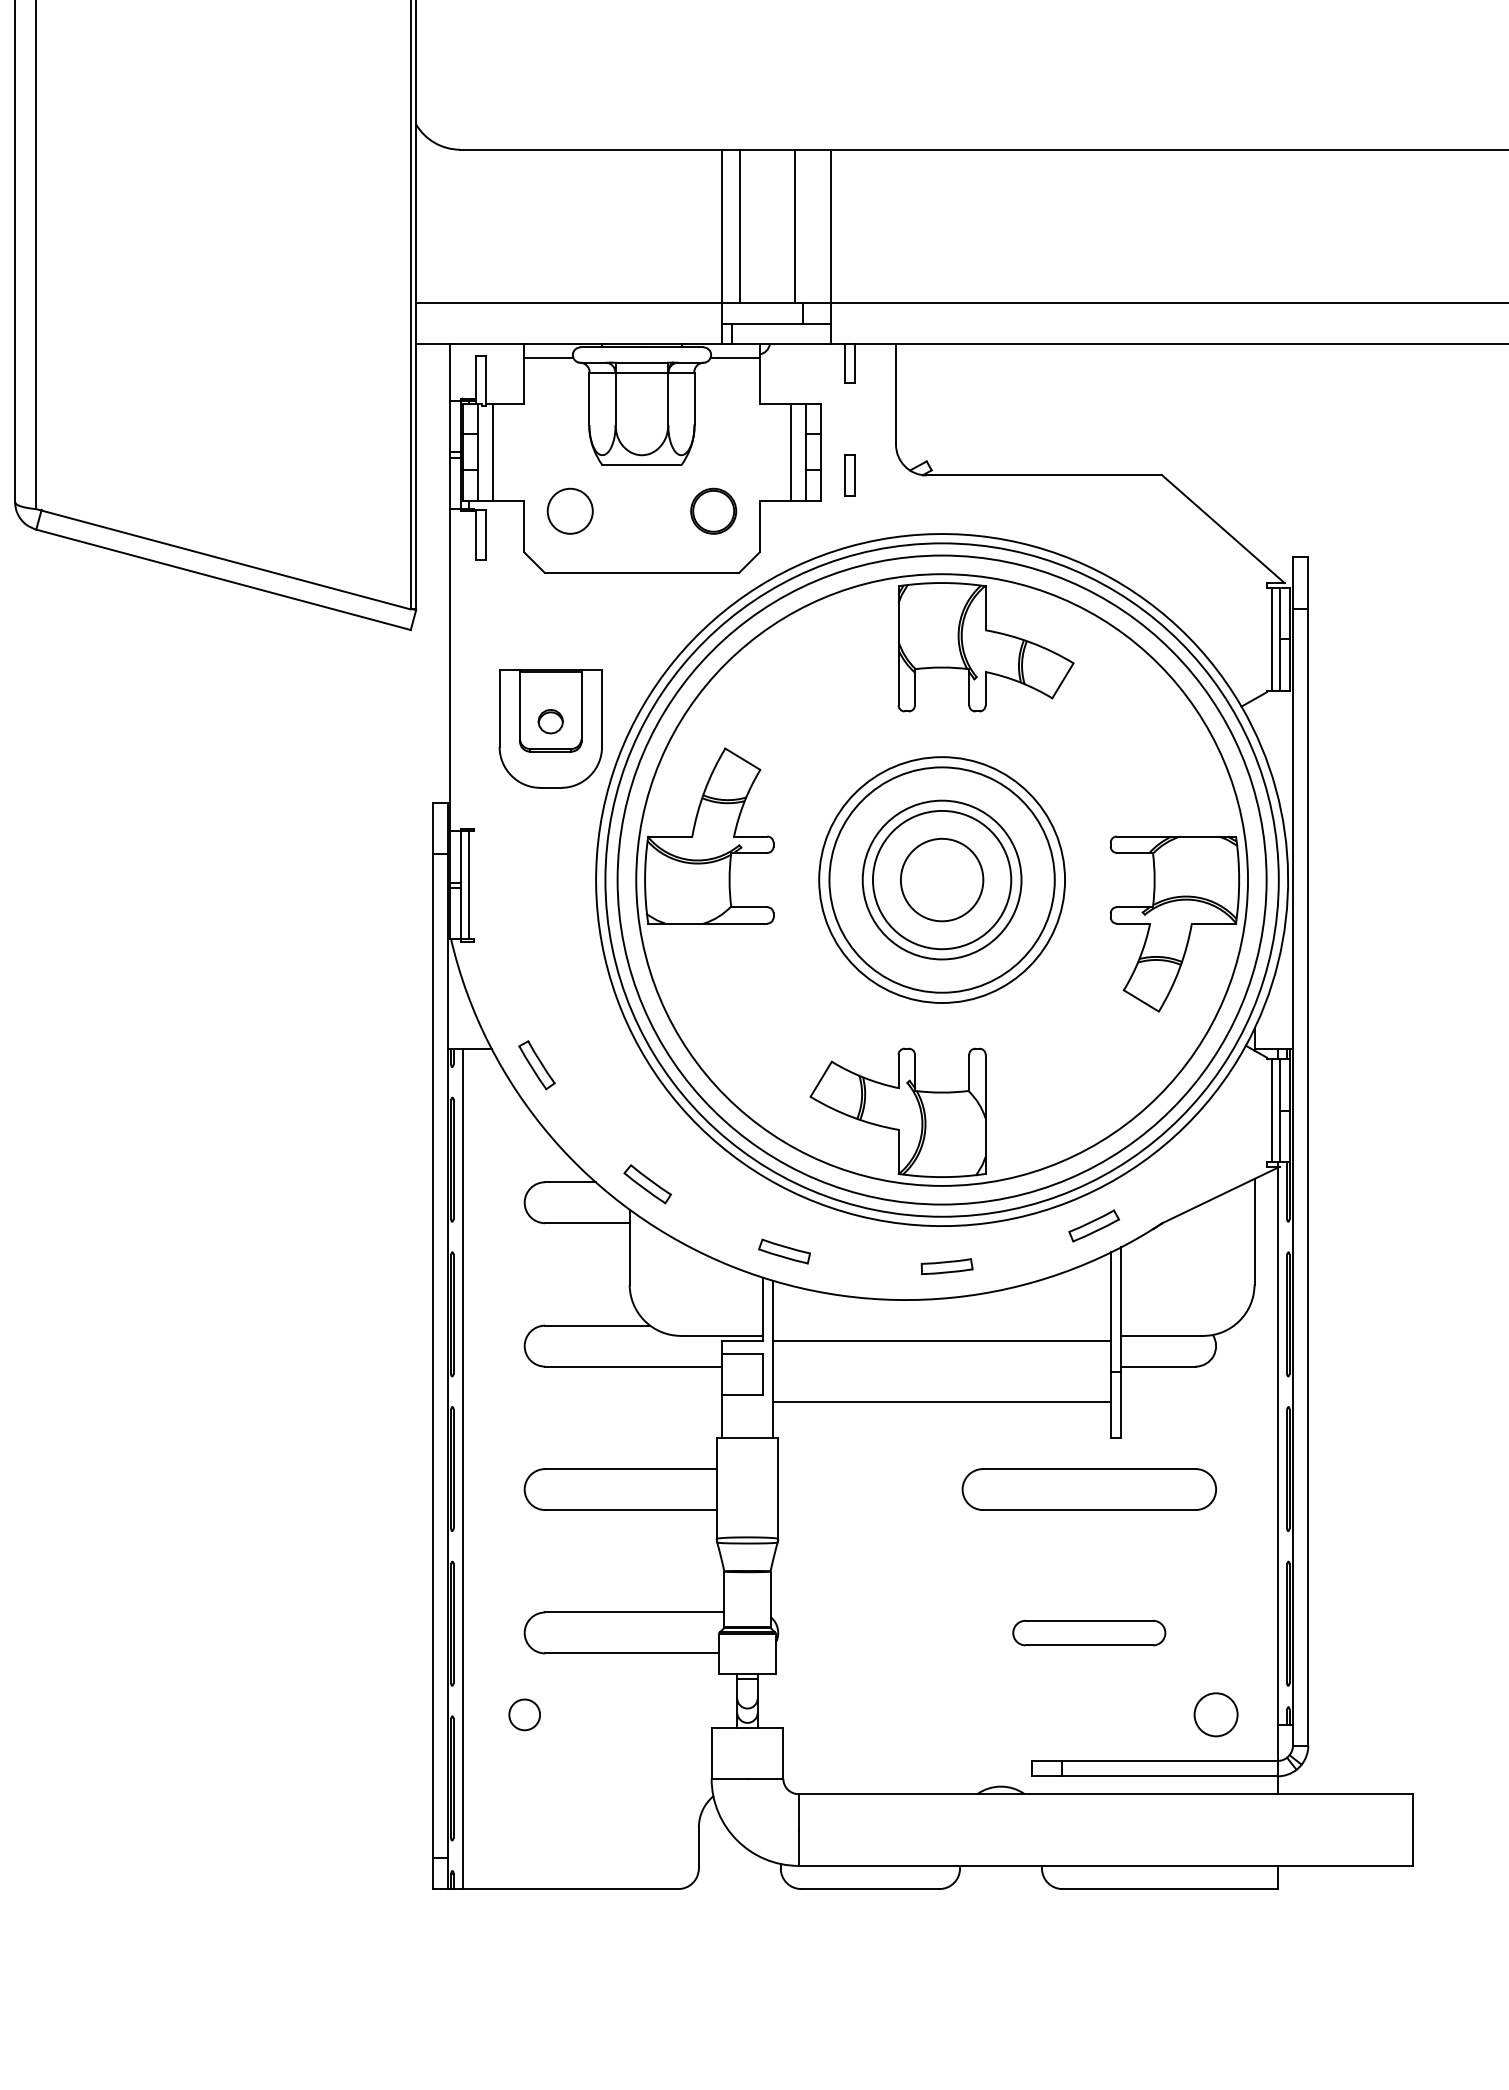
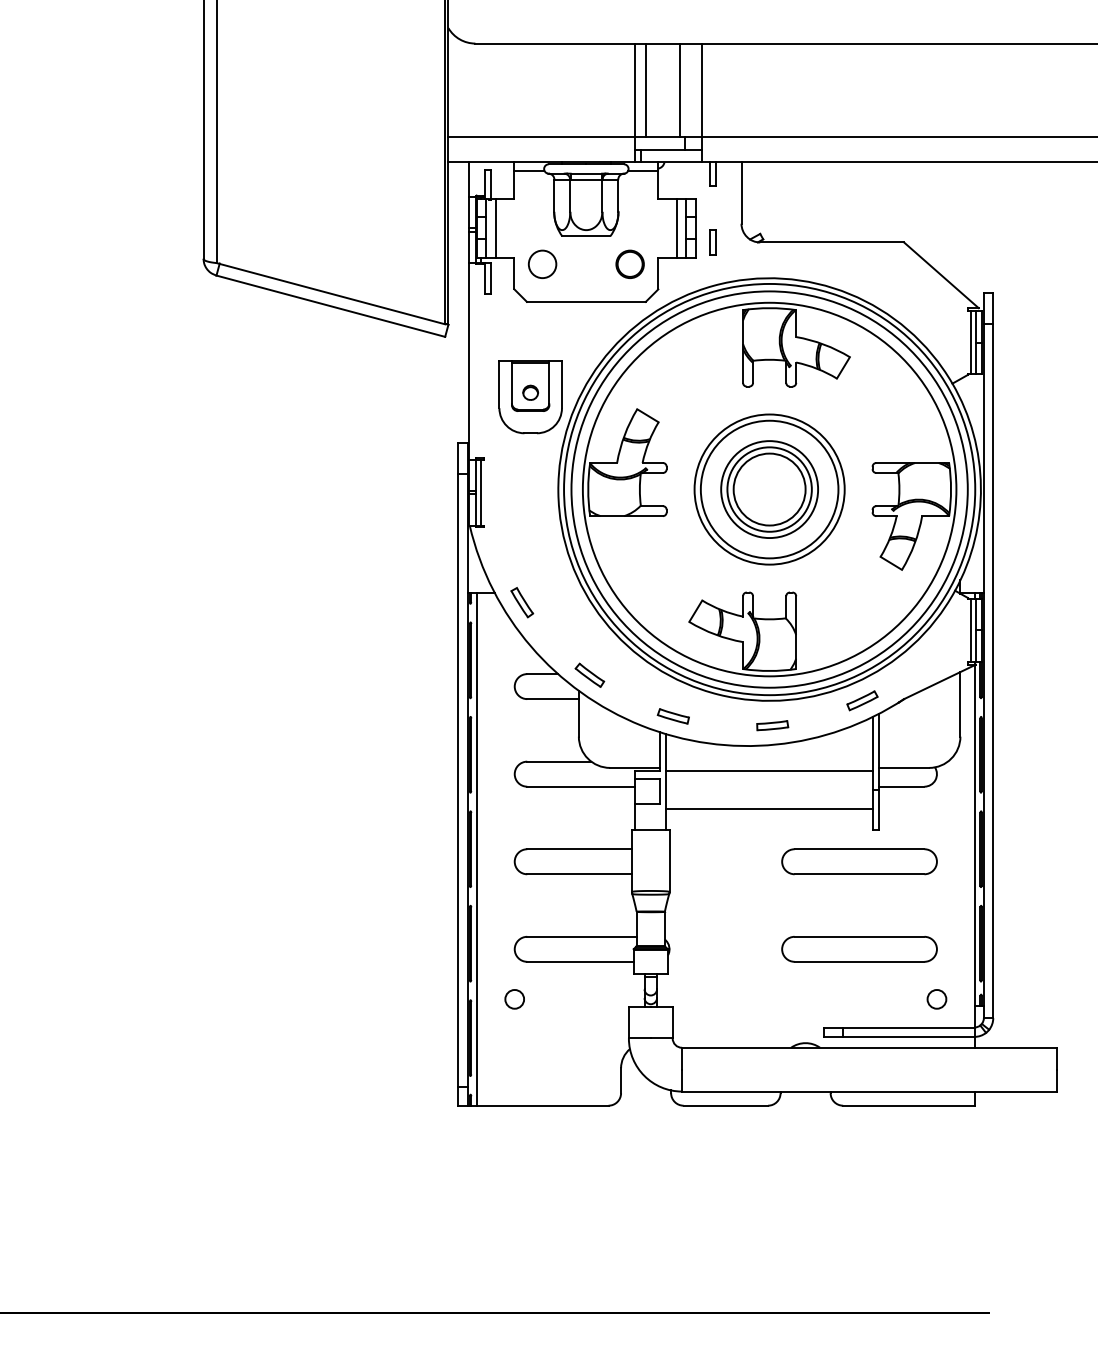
circle: (941, 879) -> (769, 489), size x1.43
part: (1089, 1633) -> (859, 949), size x1.67
circle: (1215, 1715) -> (936, 999), size x0.71

